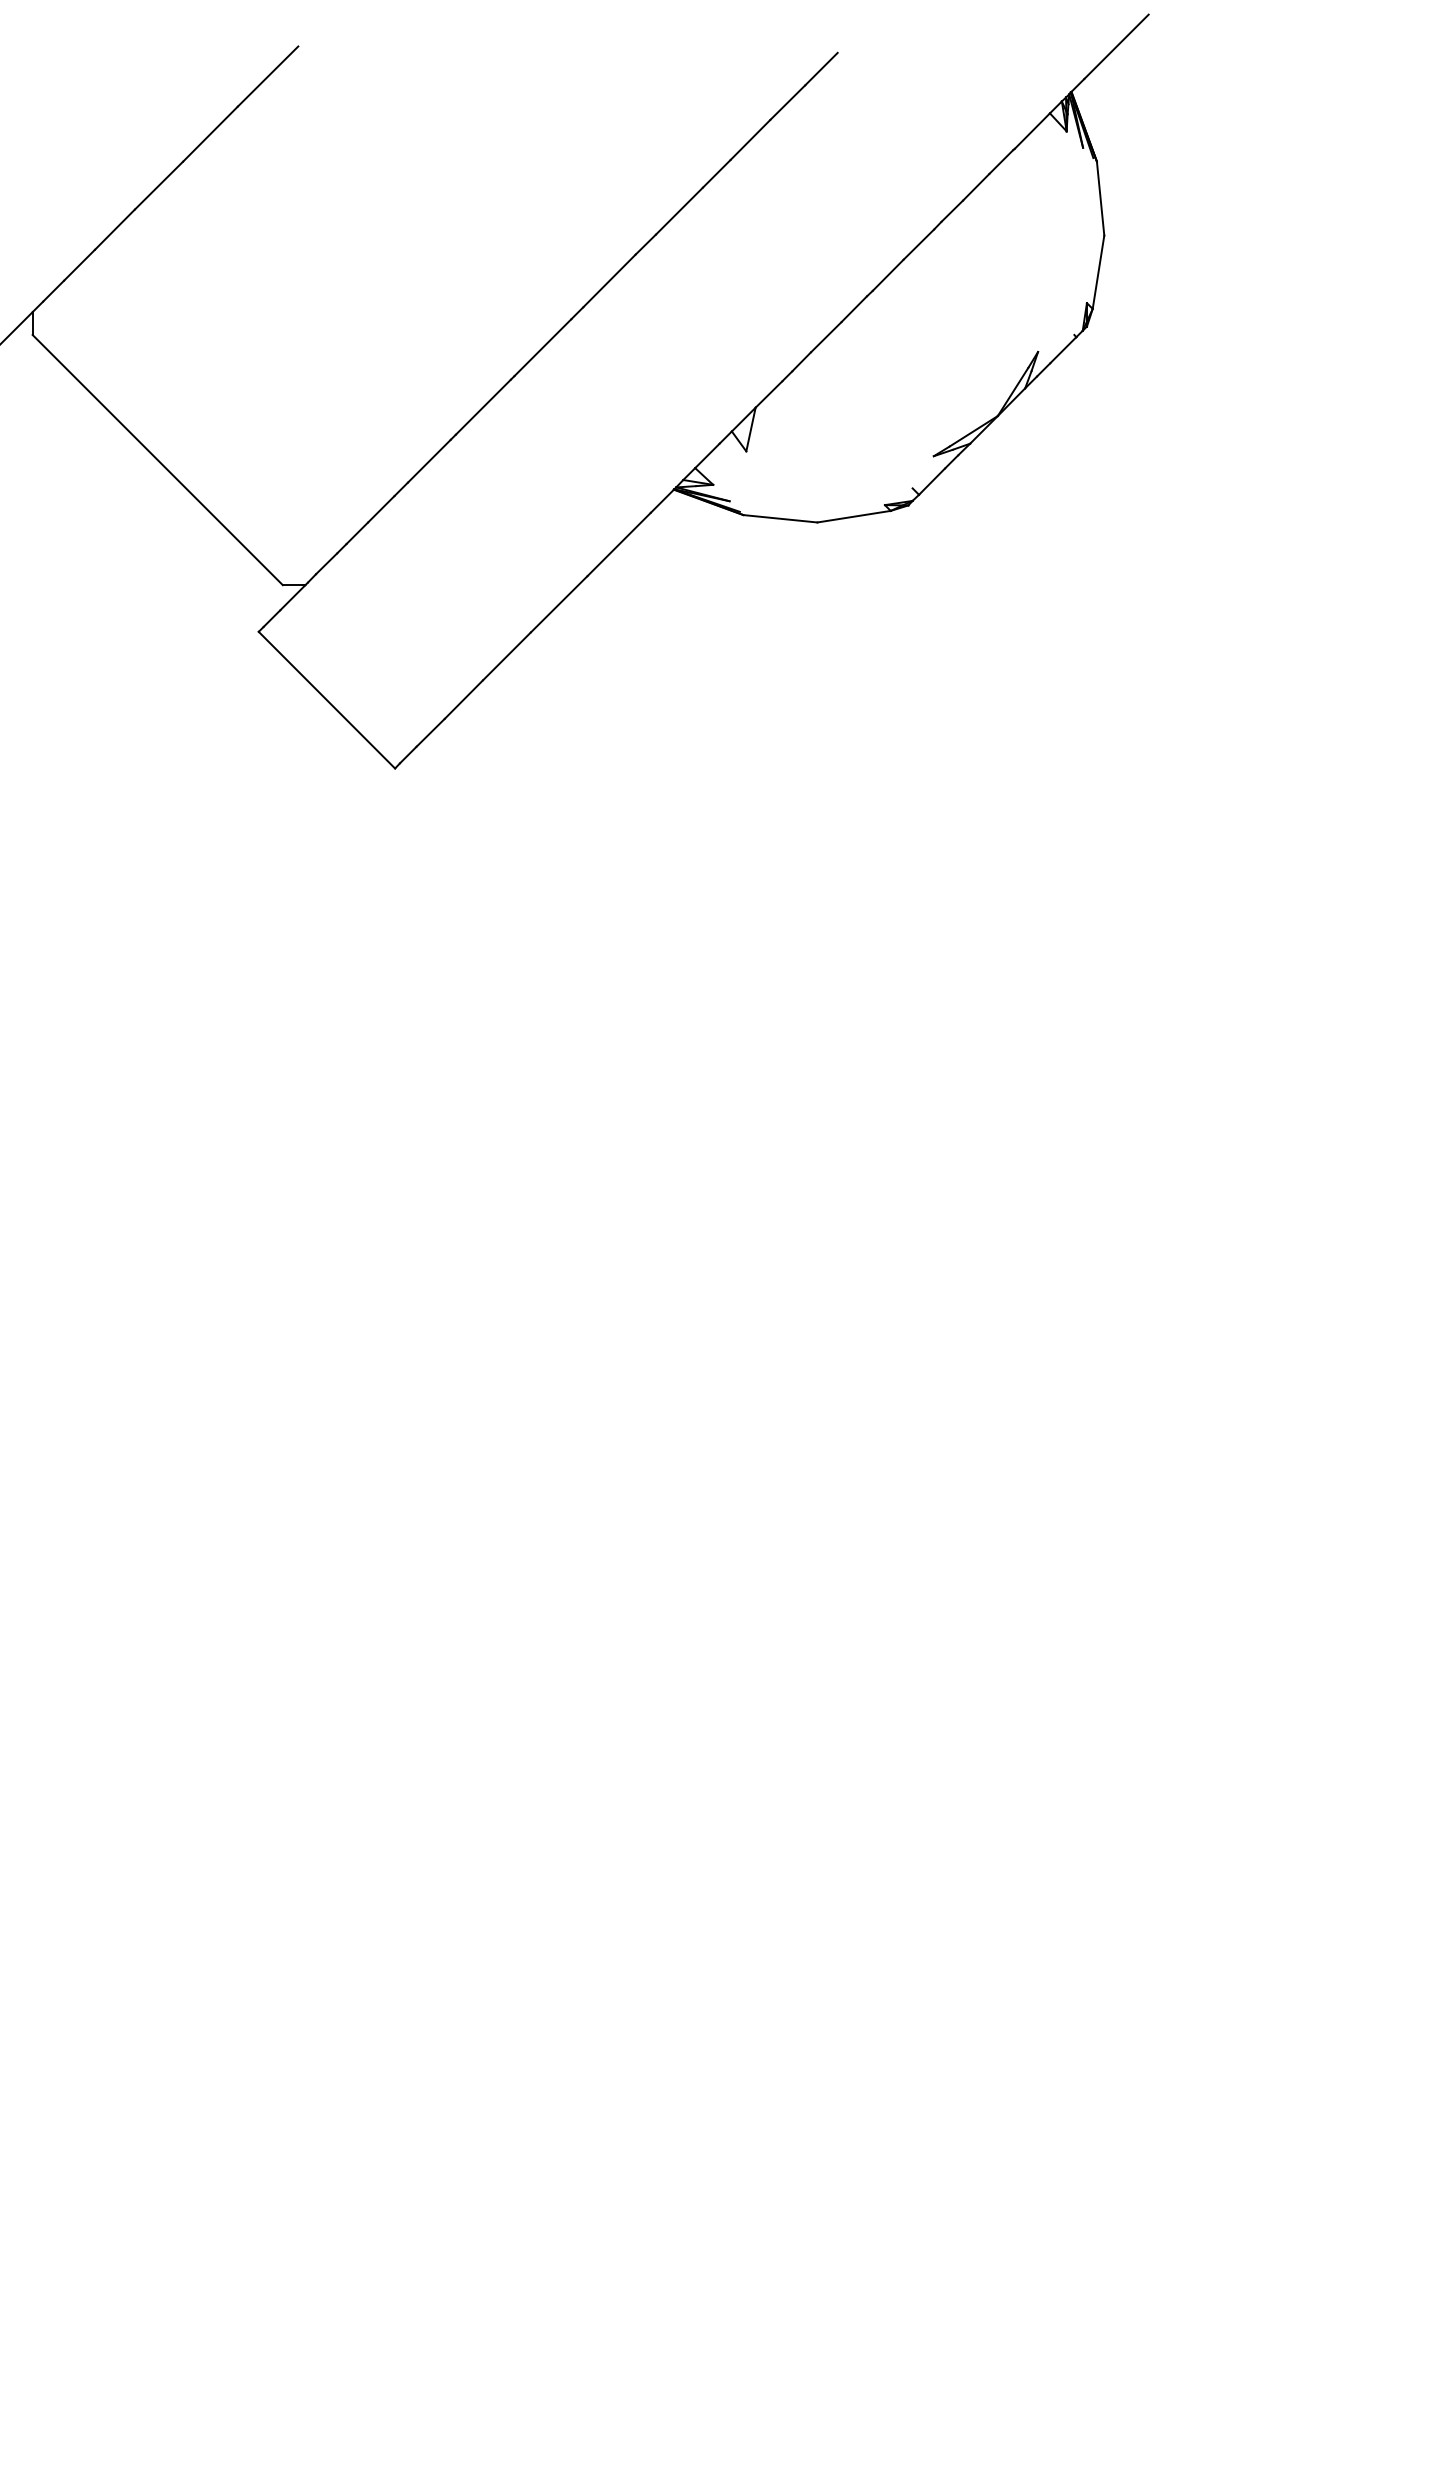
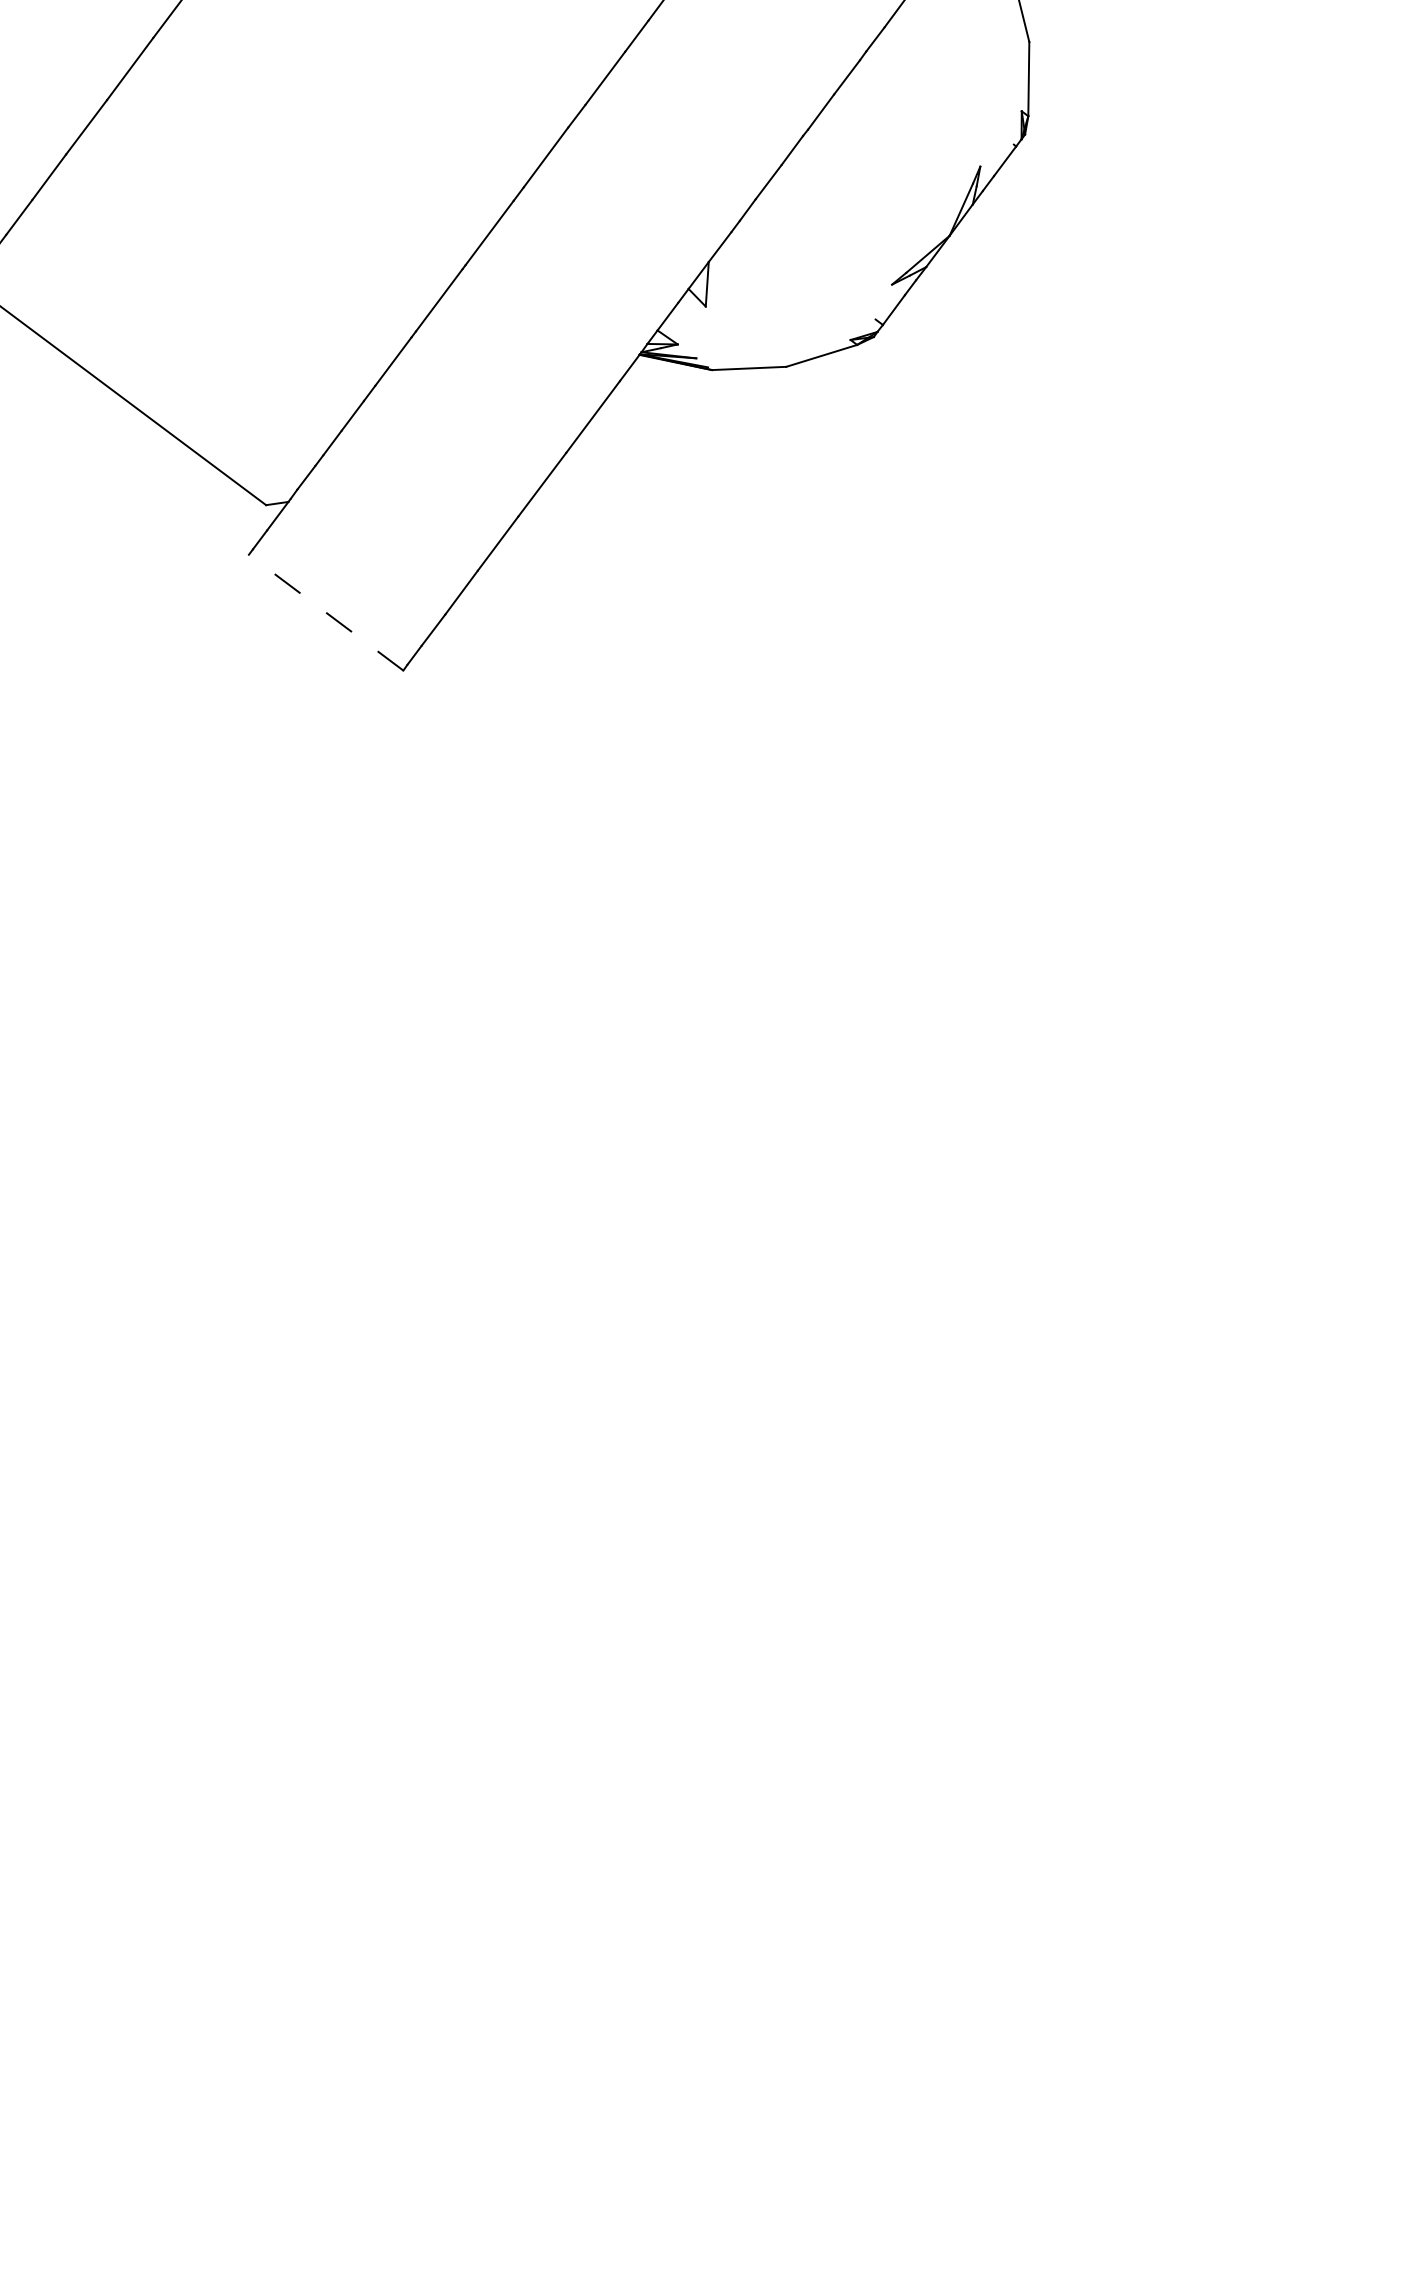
line: (326, 700) -> (325, 613), solid -> dashed

